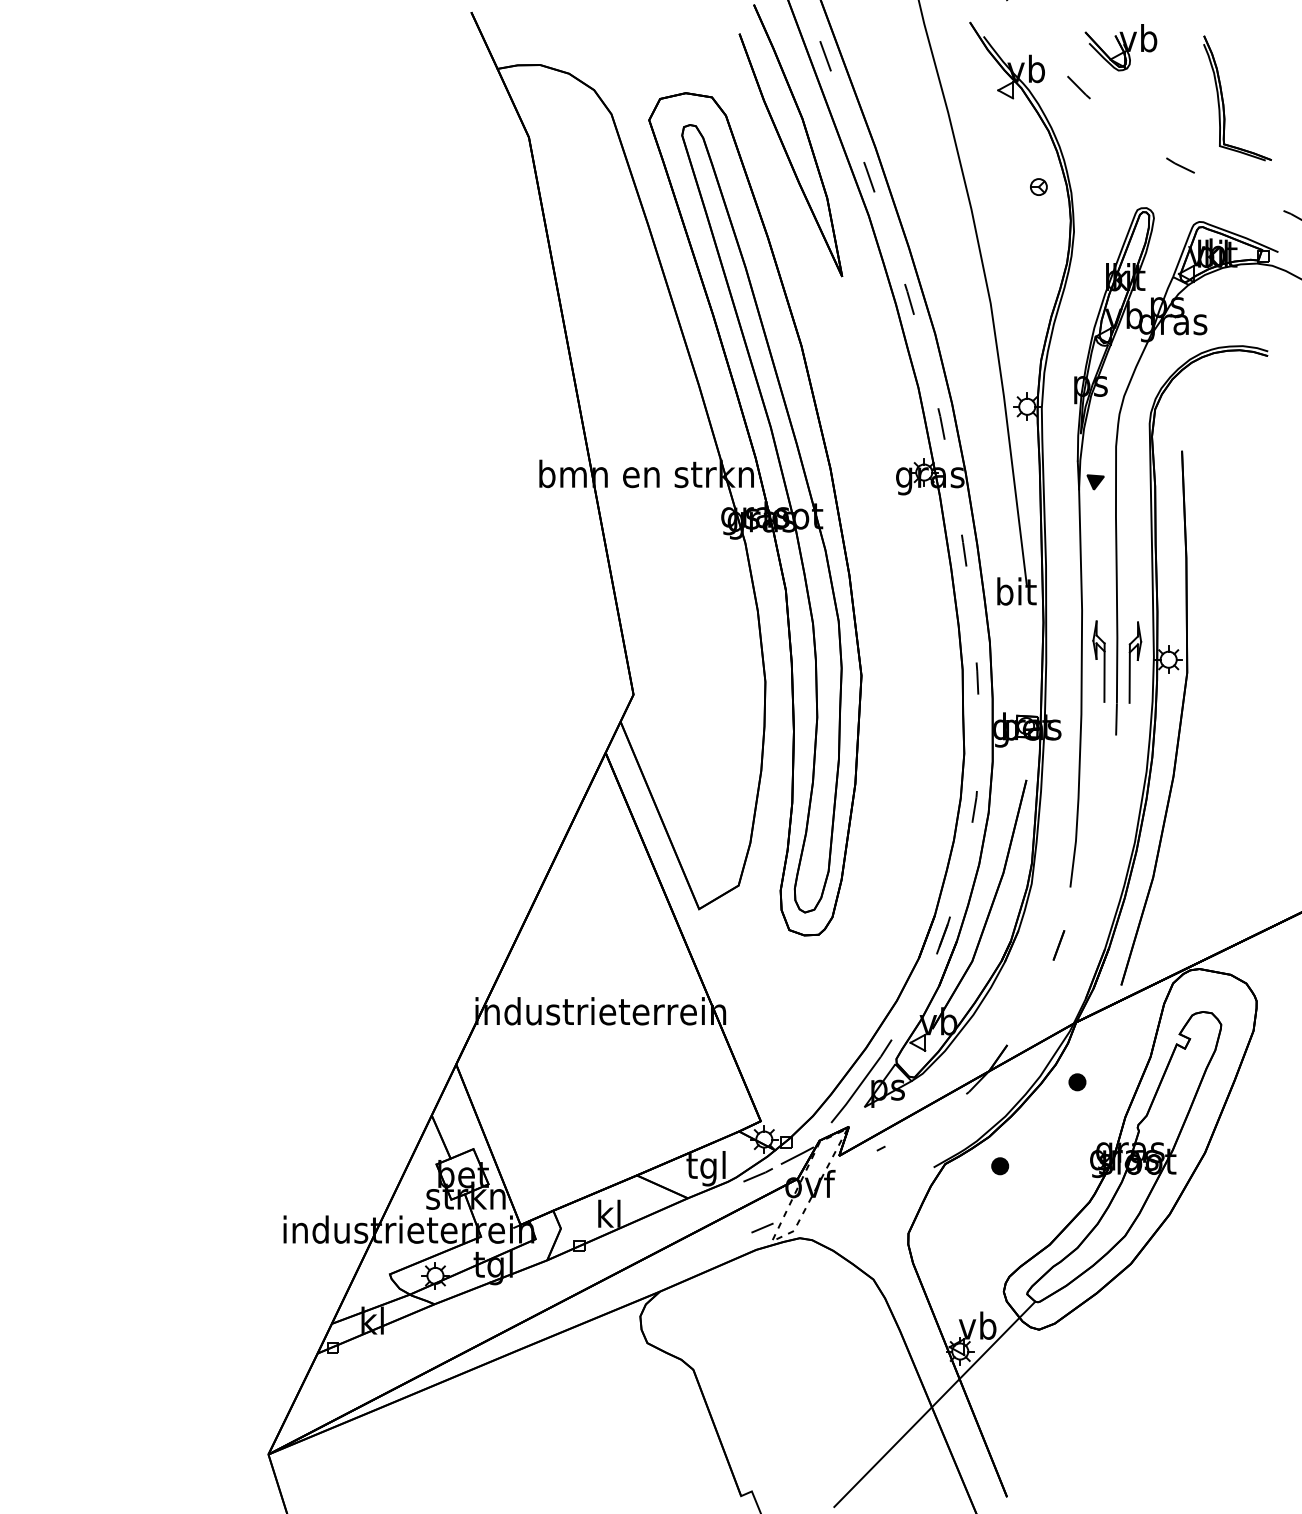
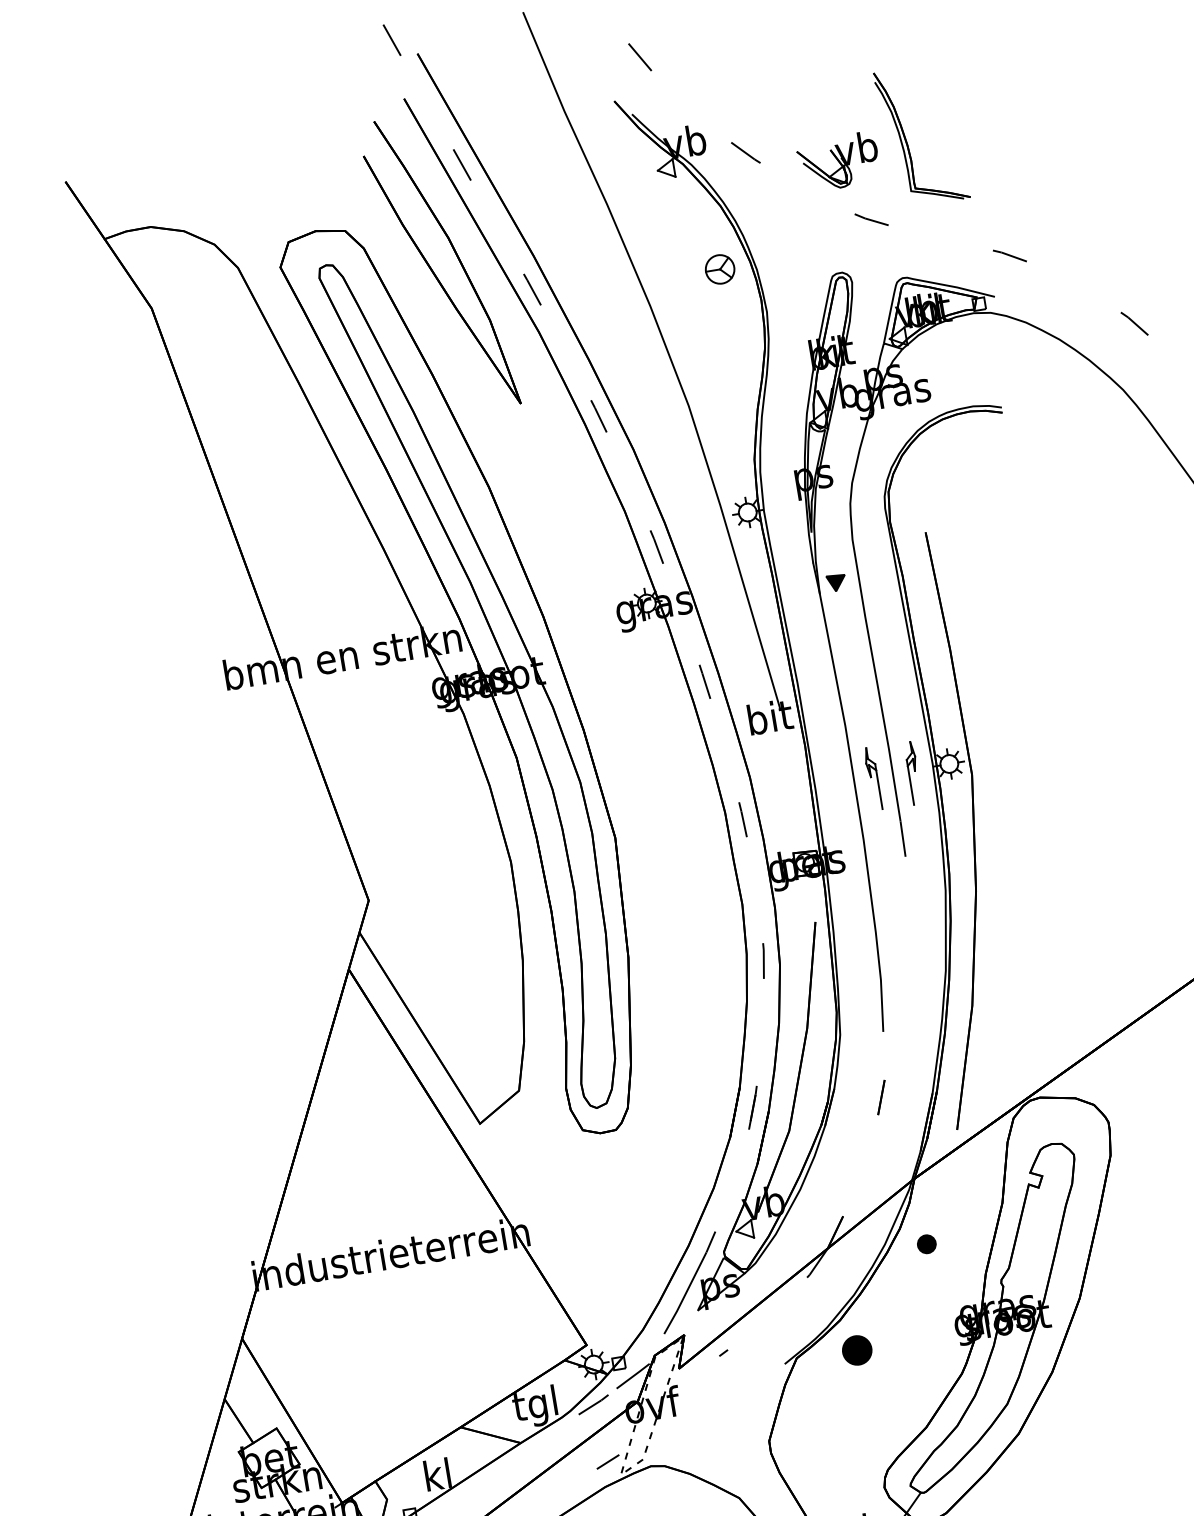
part: (1120, 47) -> (838, 162), moved
part: (1038, 186) -> (719, 268), size x1.6
part: (1098, 661) -> (872, 778), size x0.7
part: (1135, 662) -> (913, 773), size x0.7
part: (1000, 1166) -> (857, 1350), size x1.6

